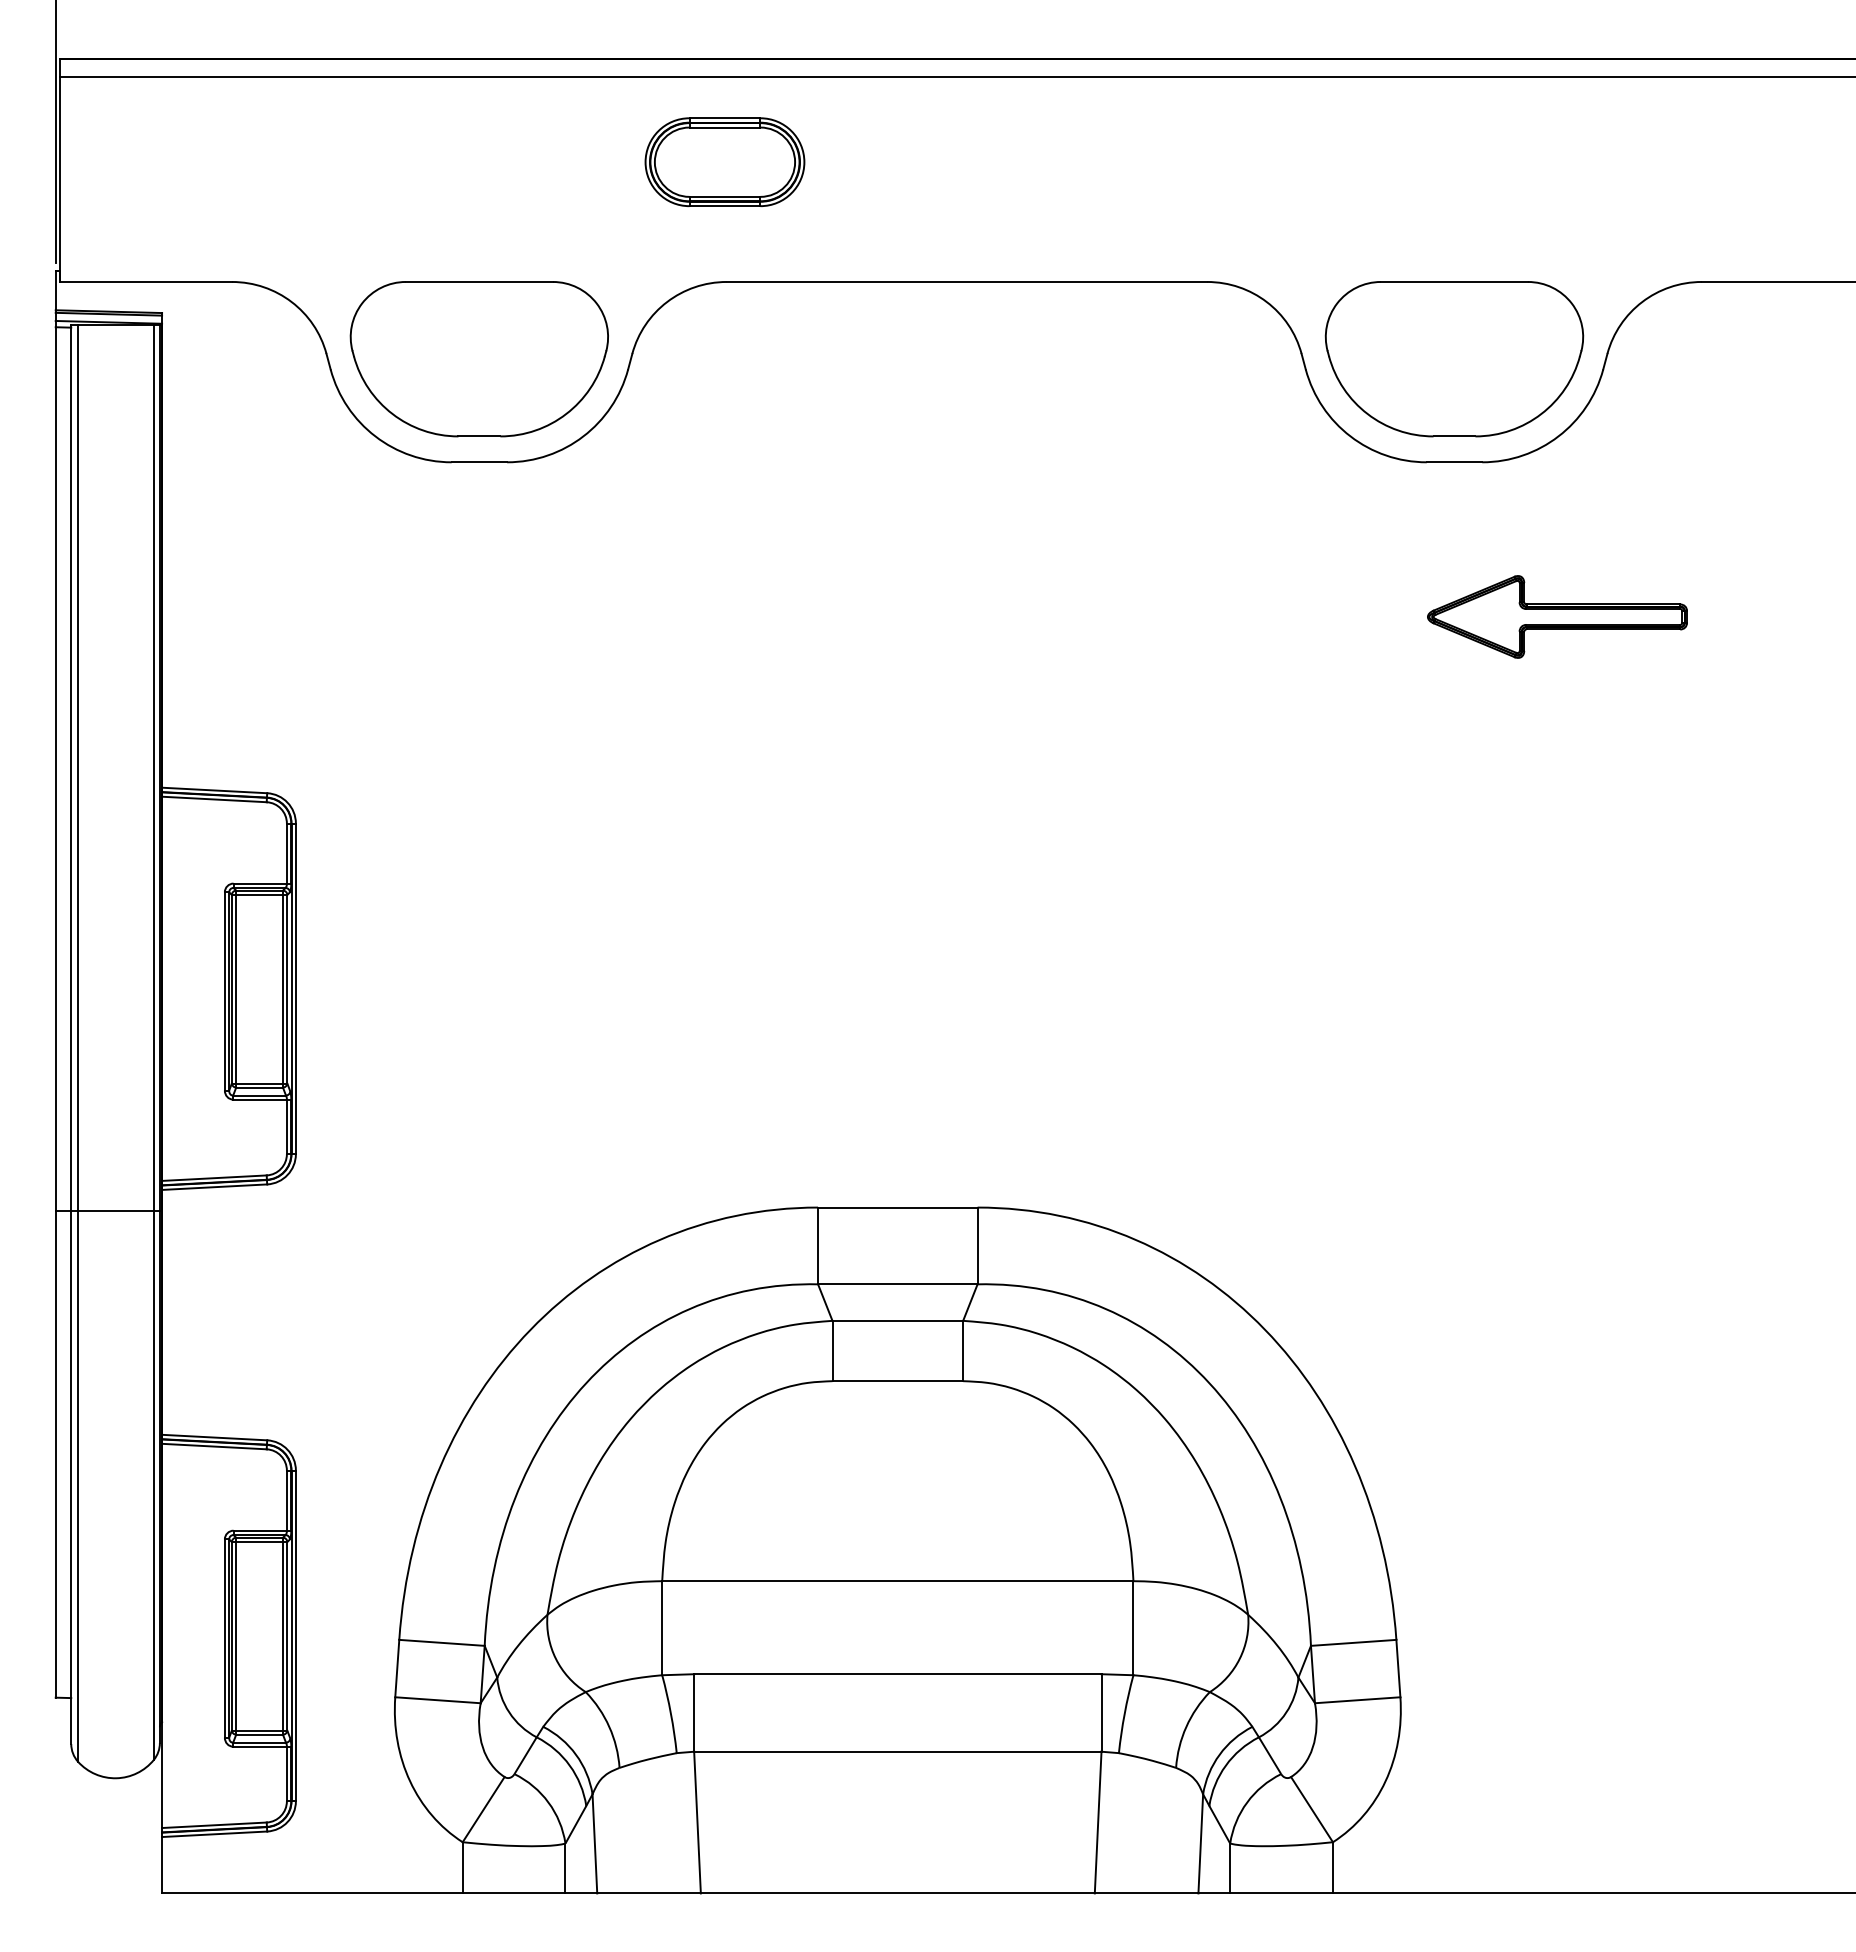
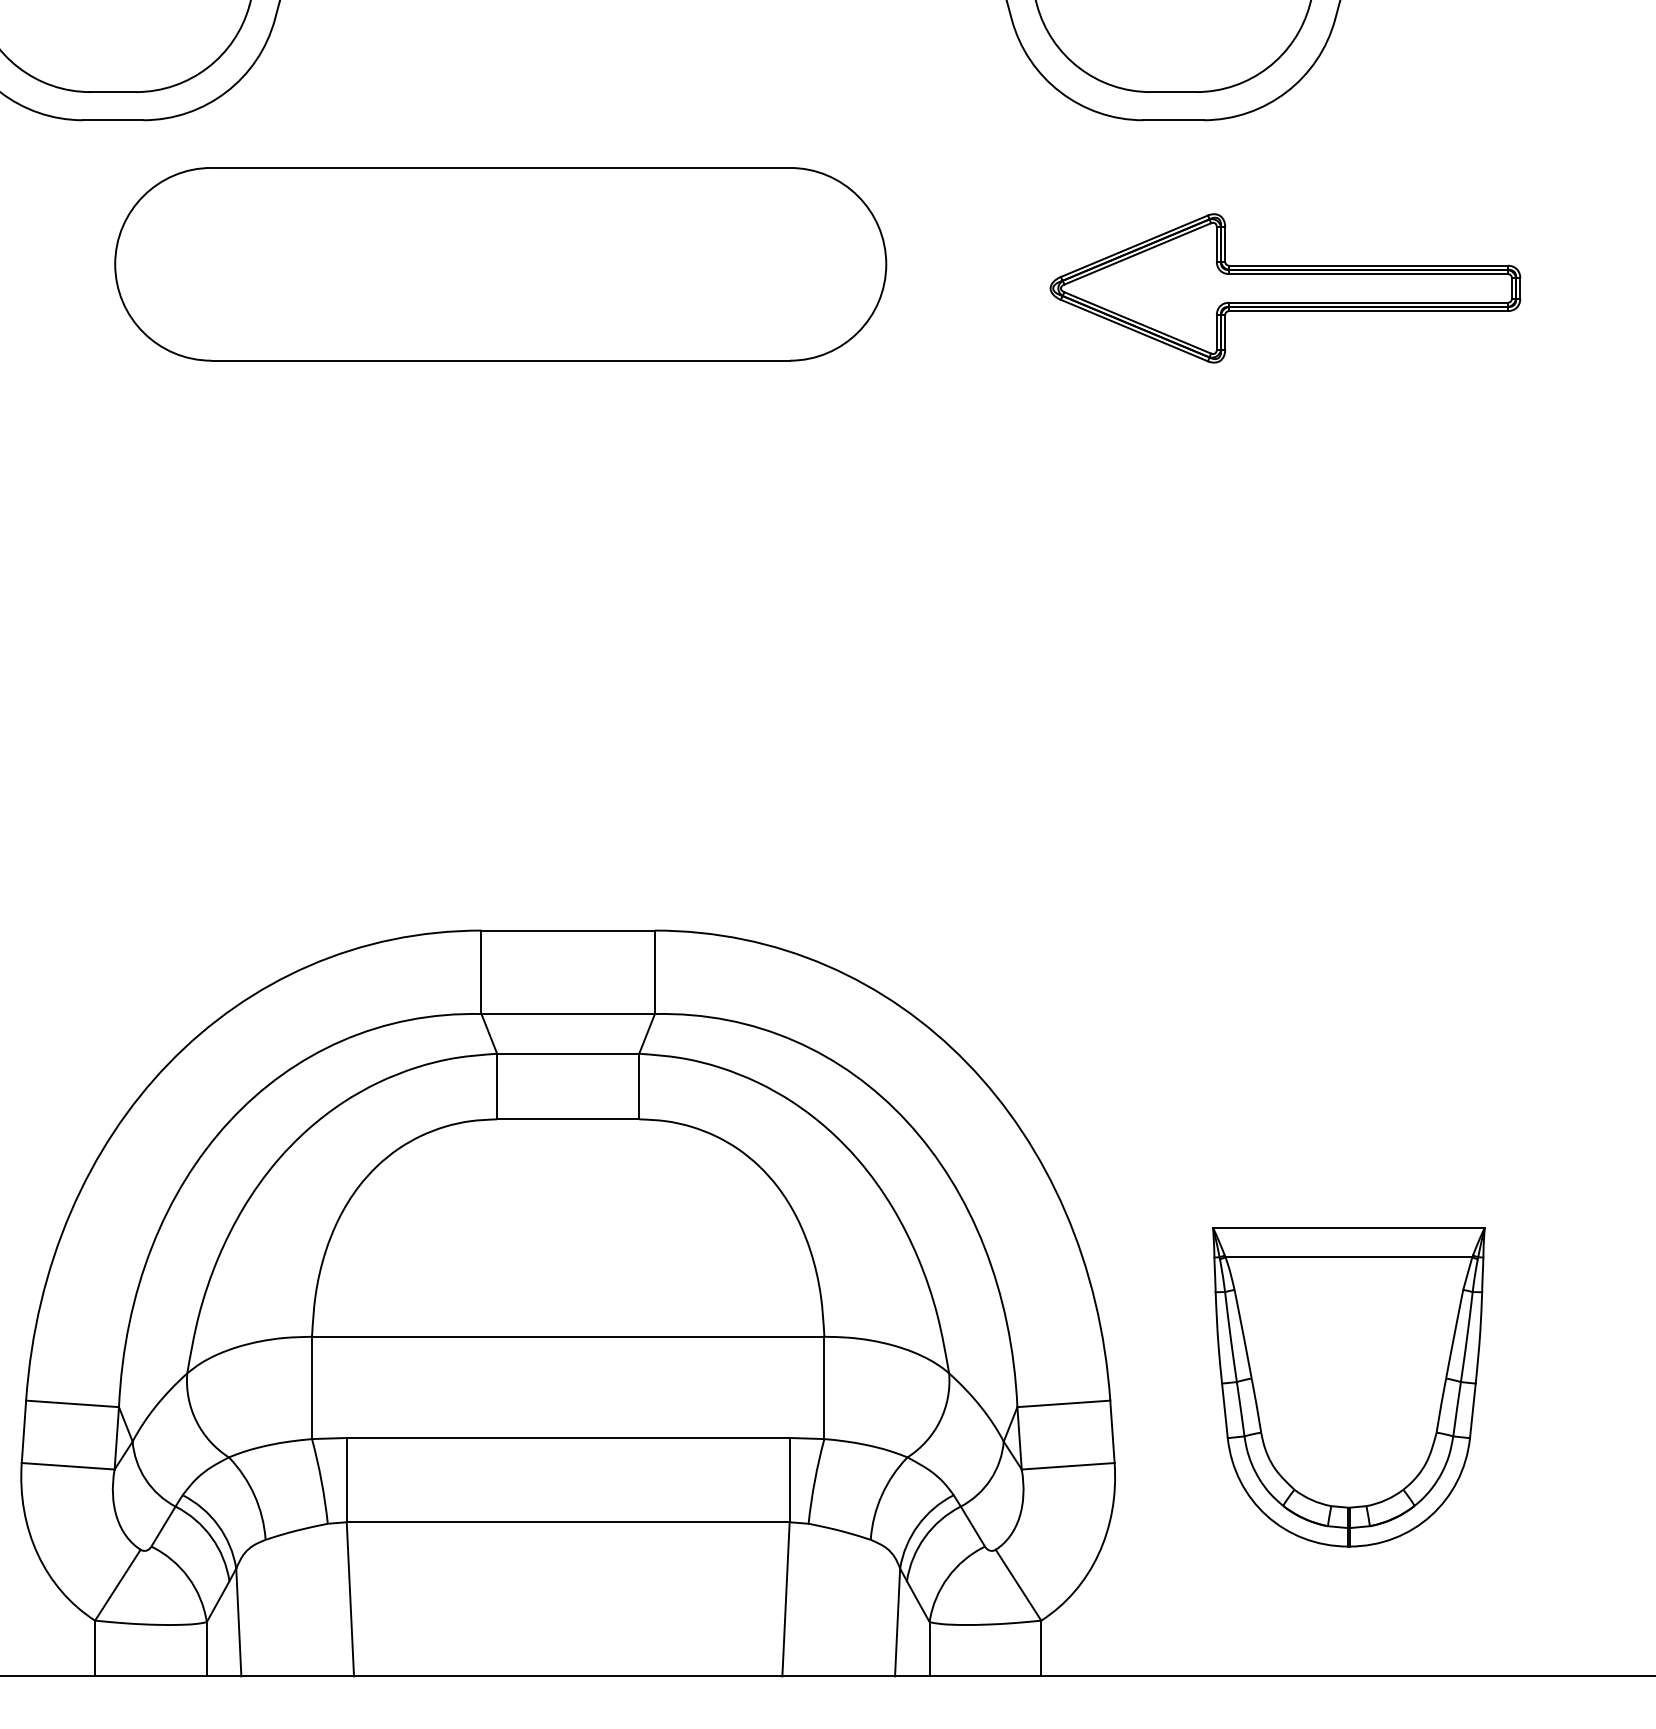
part: (835, 594) -> (500, 263), added
part: (1557, 616) -> (1285, 287), size x1.67
part: (1615, 1627) -> (1348, 1387), added

